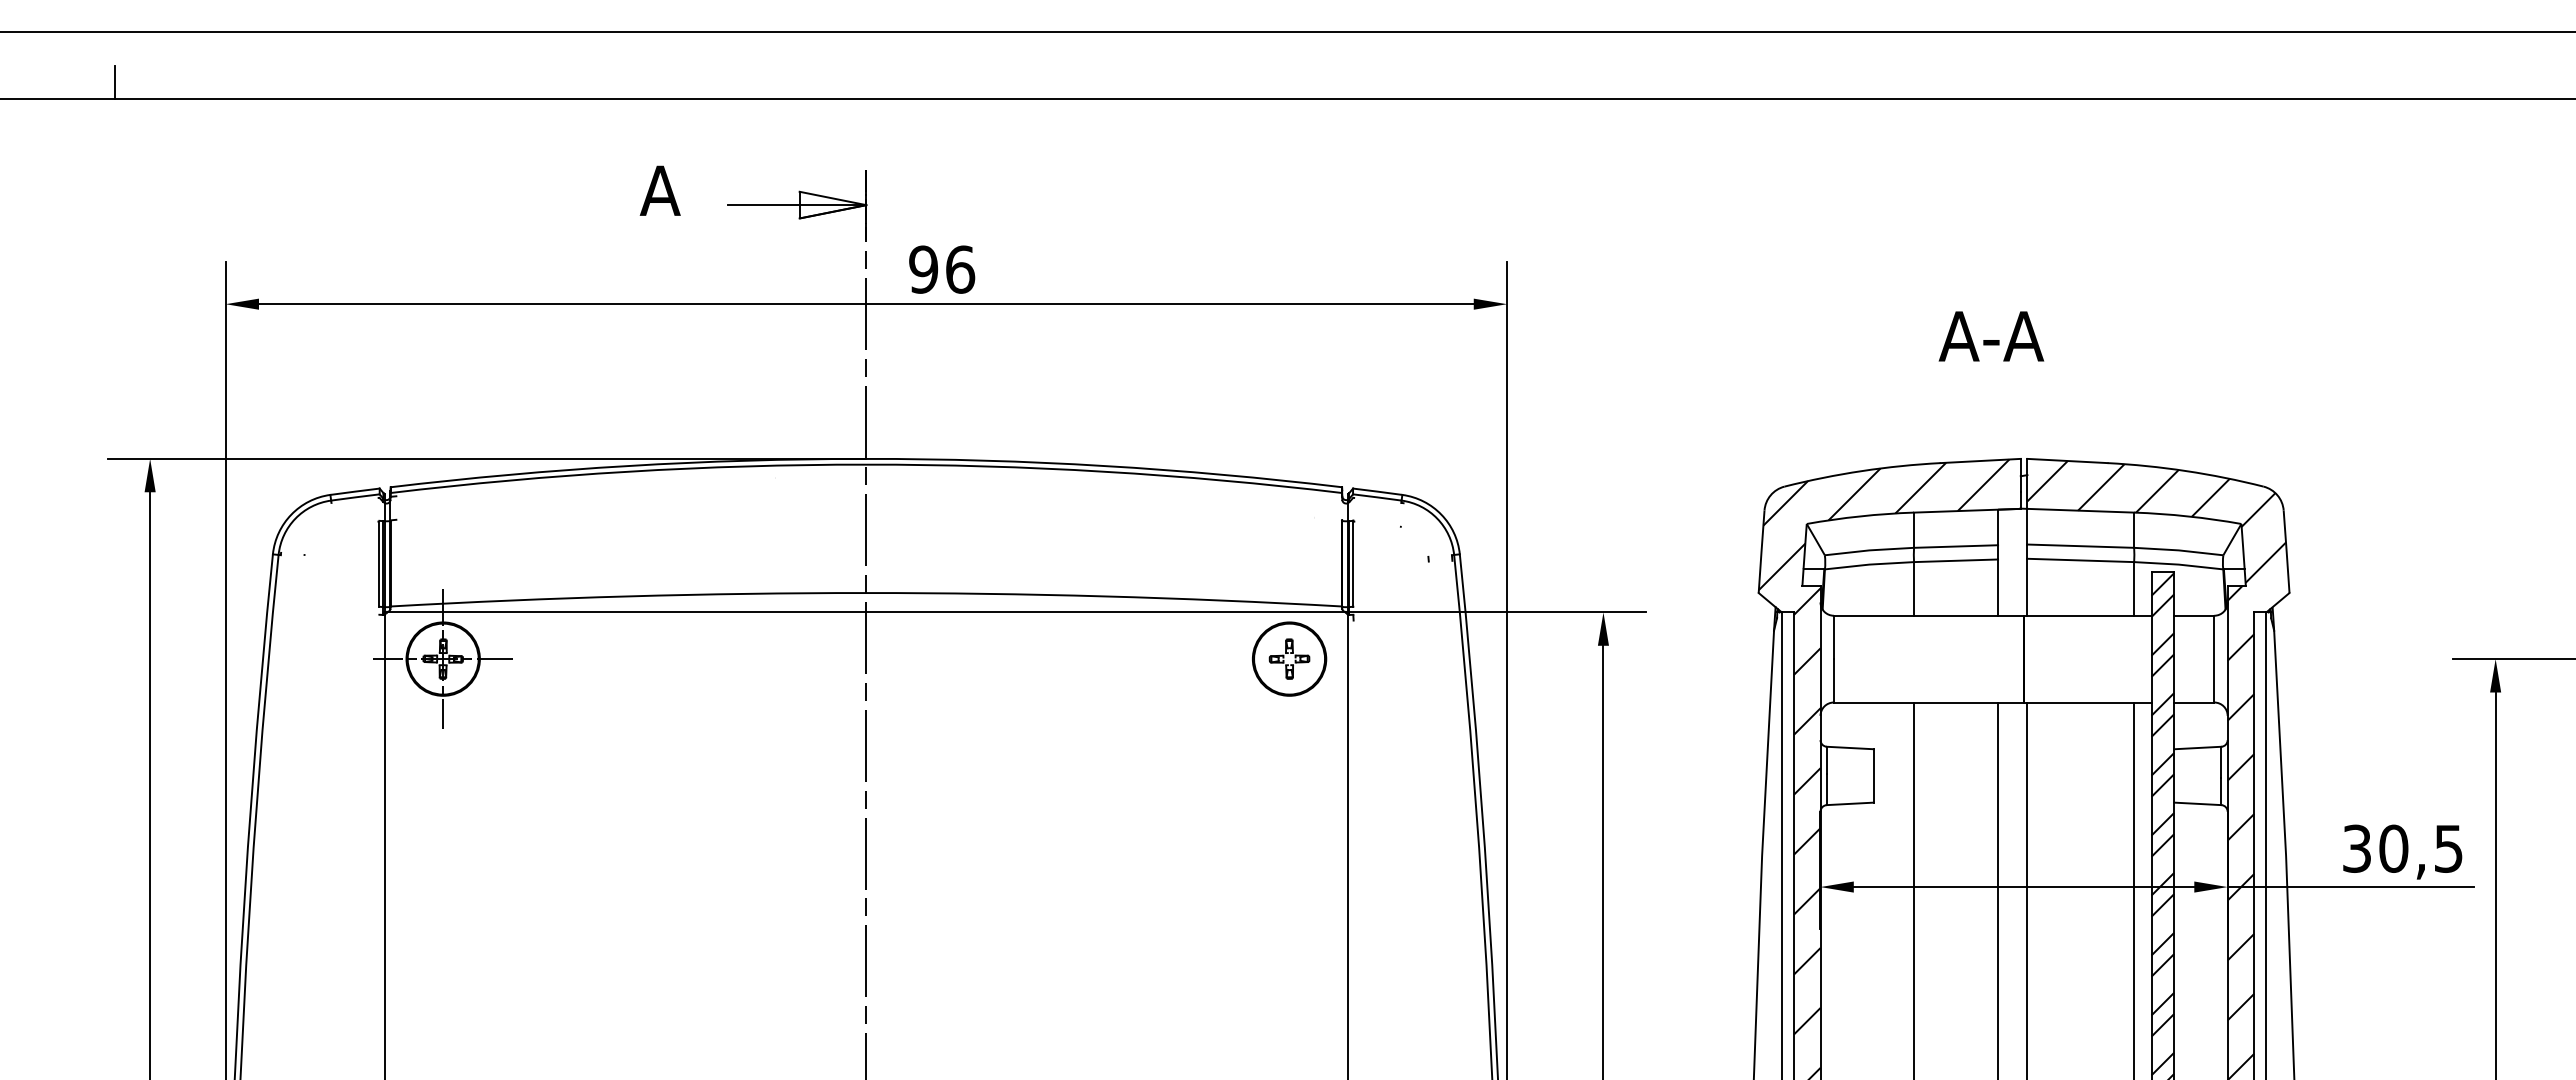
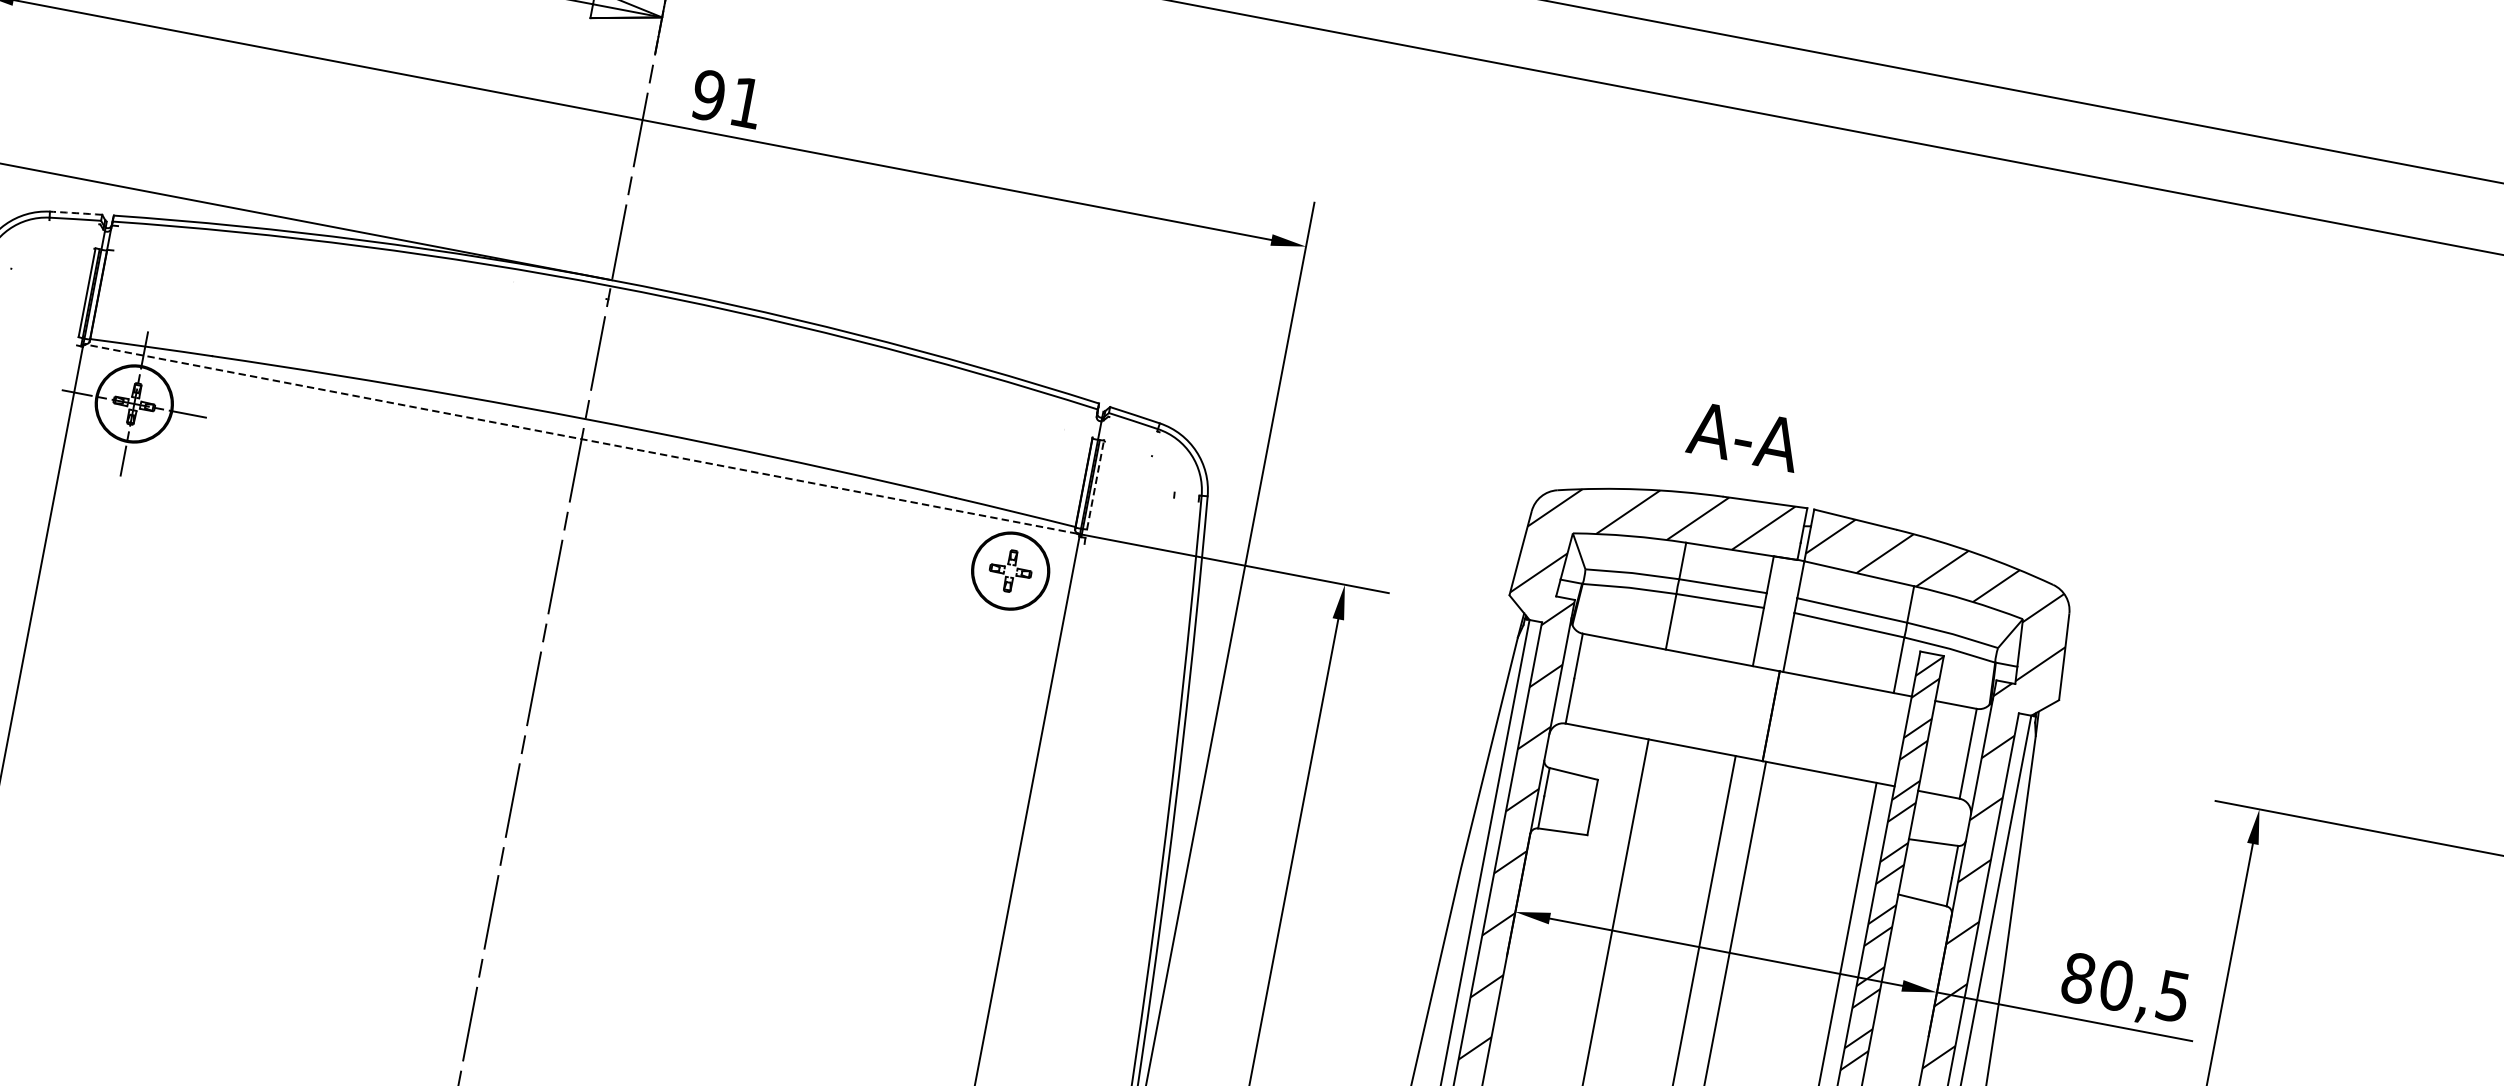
text: (960, 269) -> (746, 102), 96 -> 91
text: (1991, 336) -> (1744, 436), moved
arc: (355, 491) -> (76, 213), solid -> dashed
line: (1353, 564) -> (1095, 485), solid -> dashed
line: (866, 612) -> (581, 439), solid -> dashed
text: (2356, 848) -> (2078, 977), 30,5 -> 80,5

